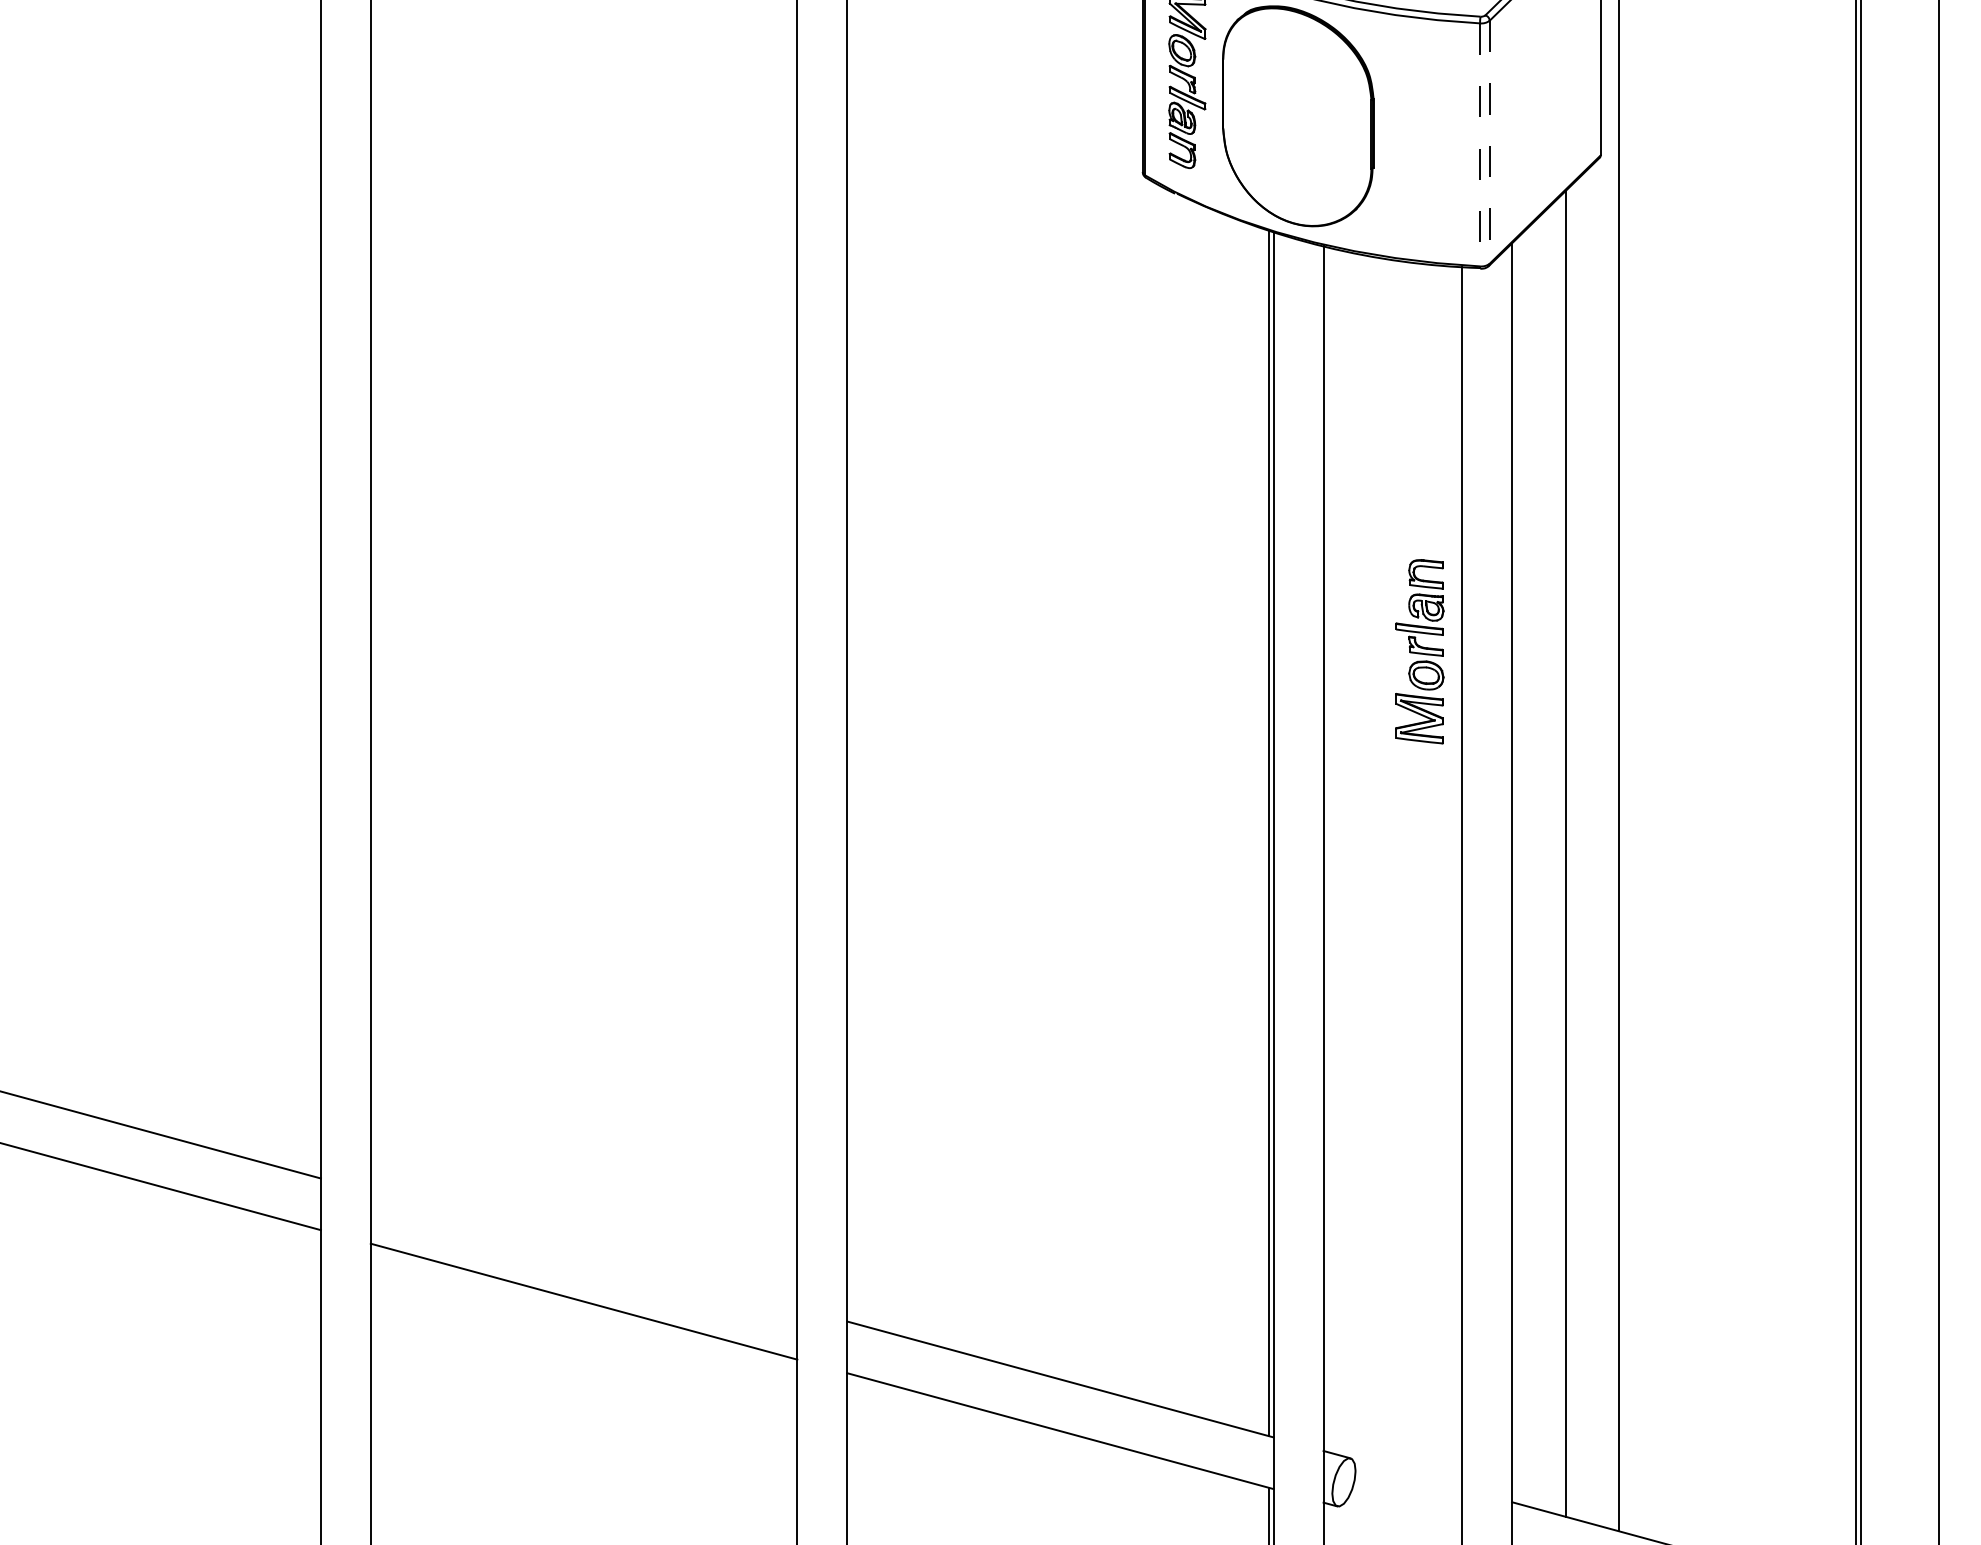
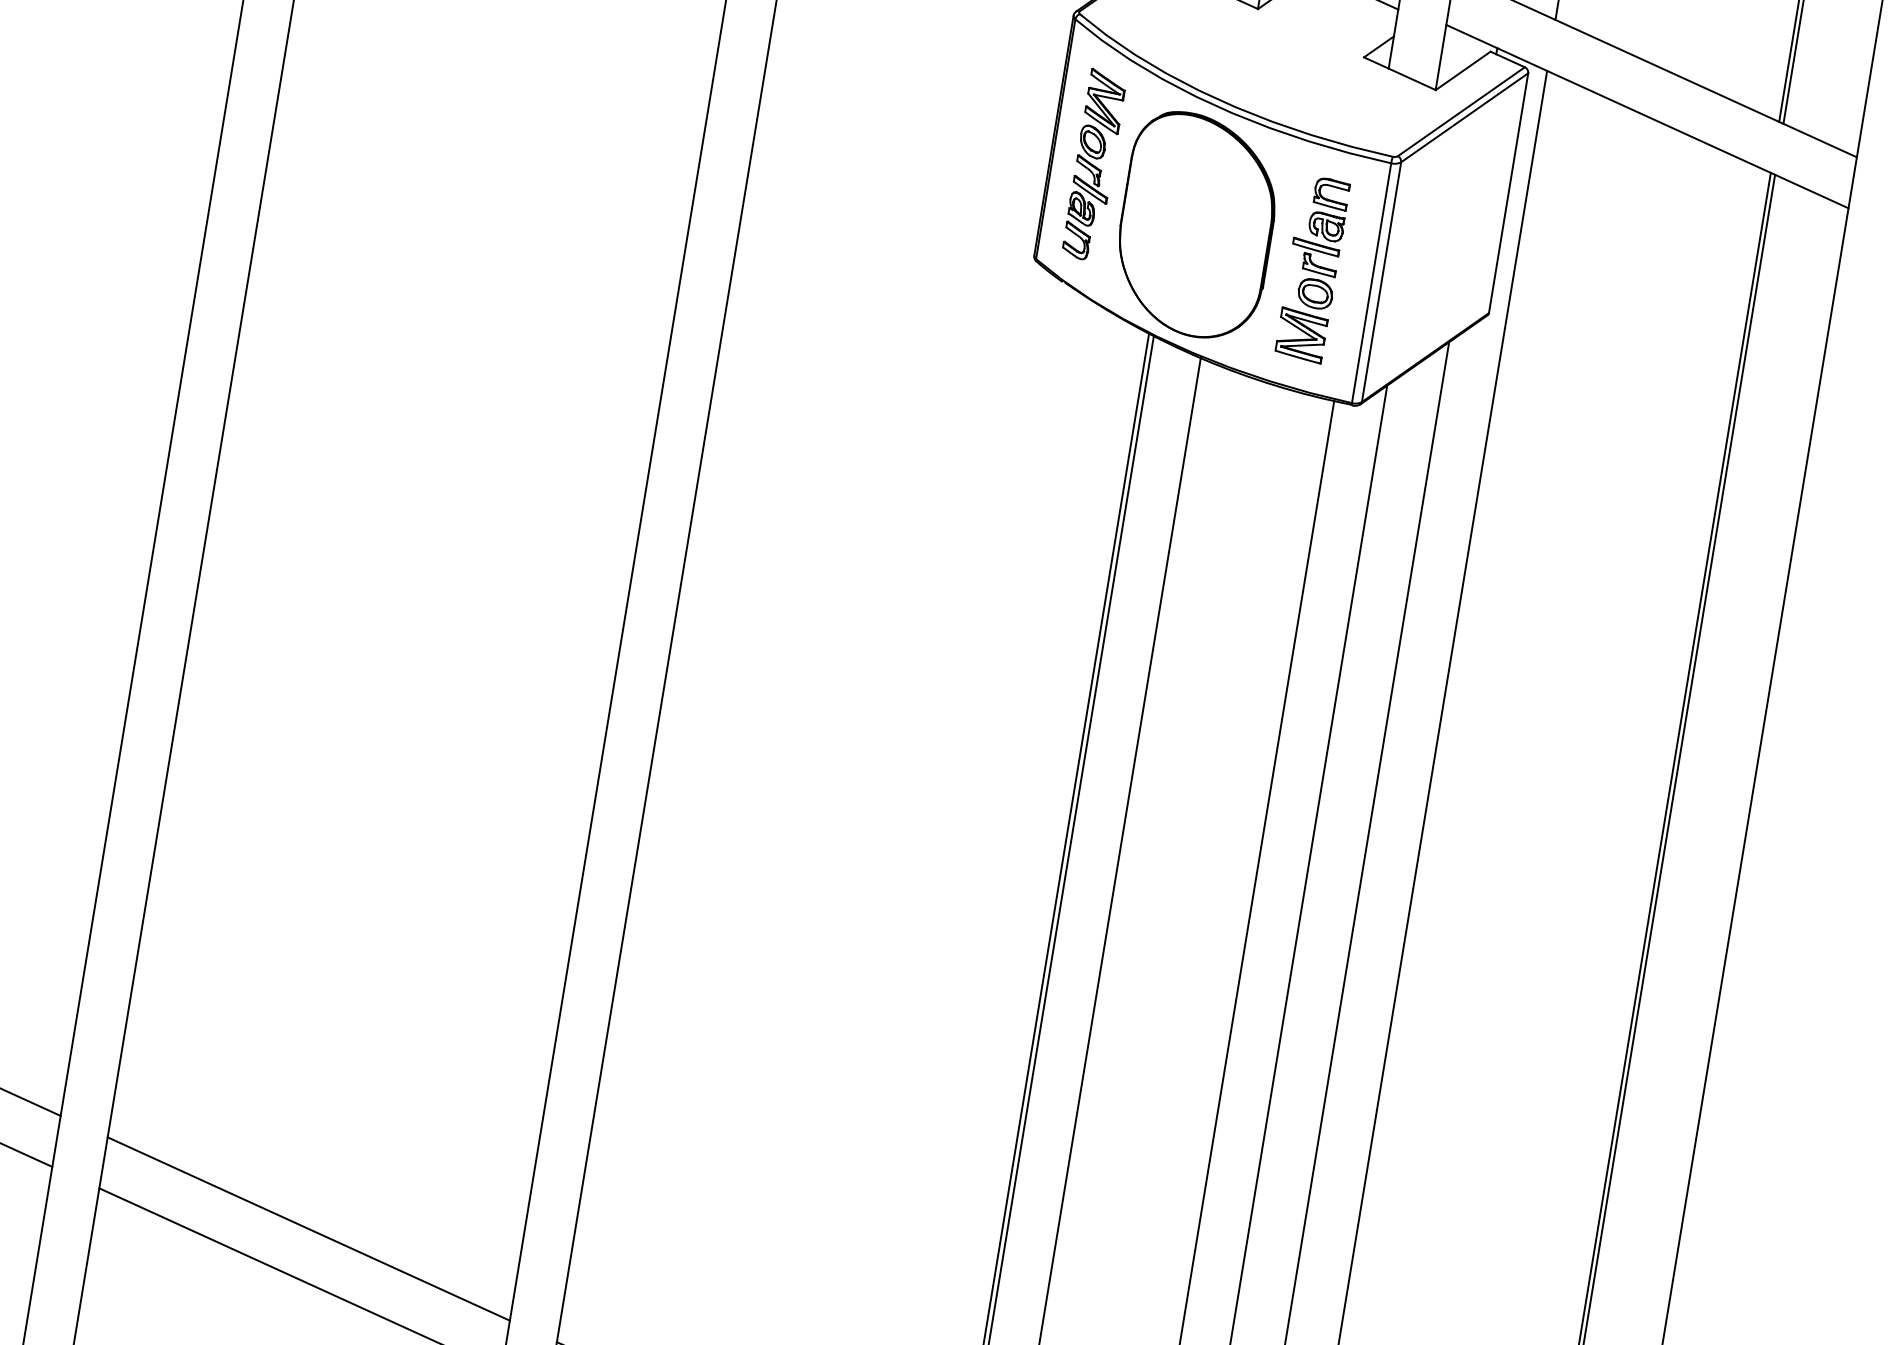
line: (1489, 142) -> (1381, 282), dashed -> solid
line: (1480, 144) -> (1372, 282), dashed -> solid
part: (1419, 651) -> (1312, 269), moved
line: (583, 1249) -> (308, 1228), added

